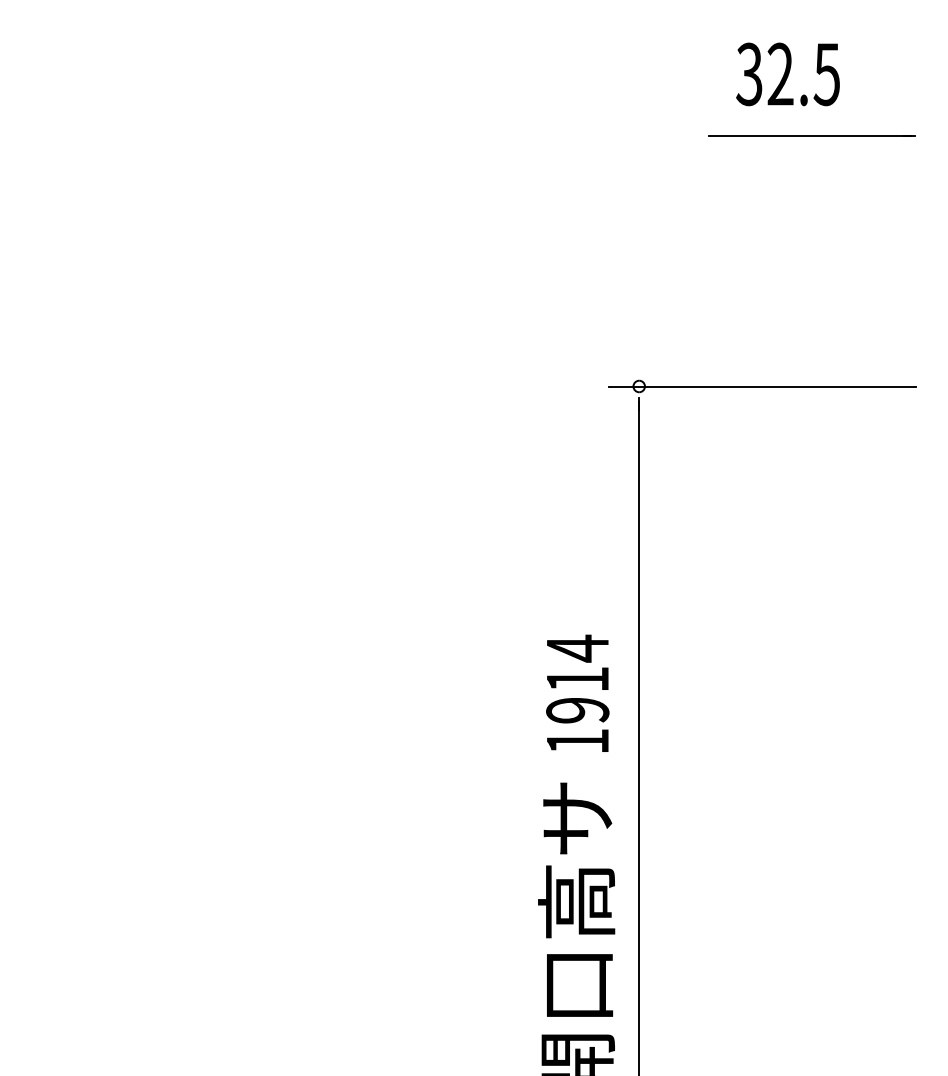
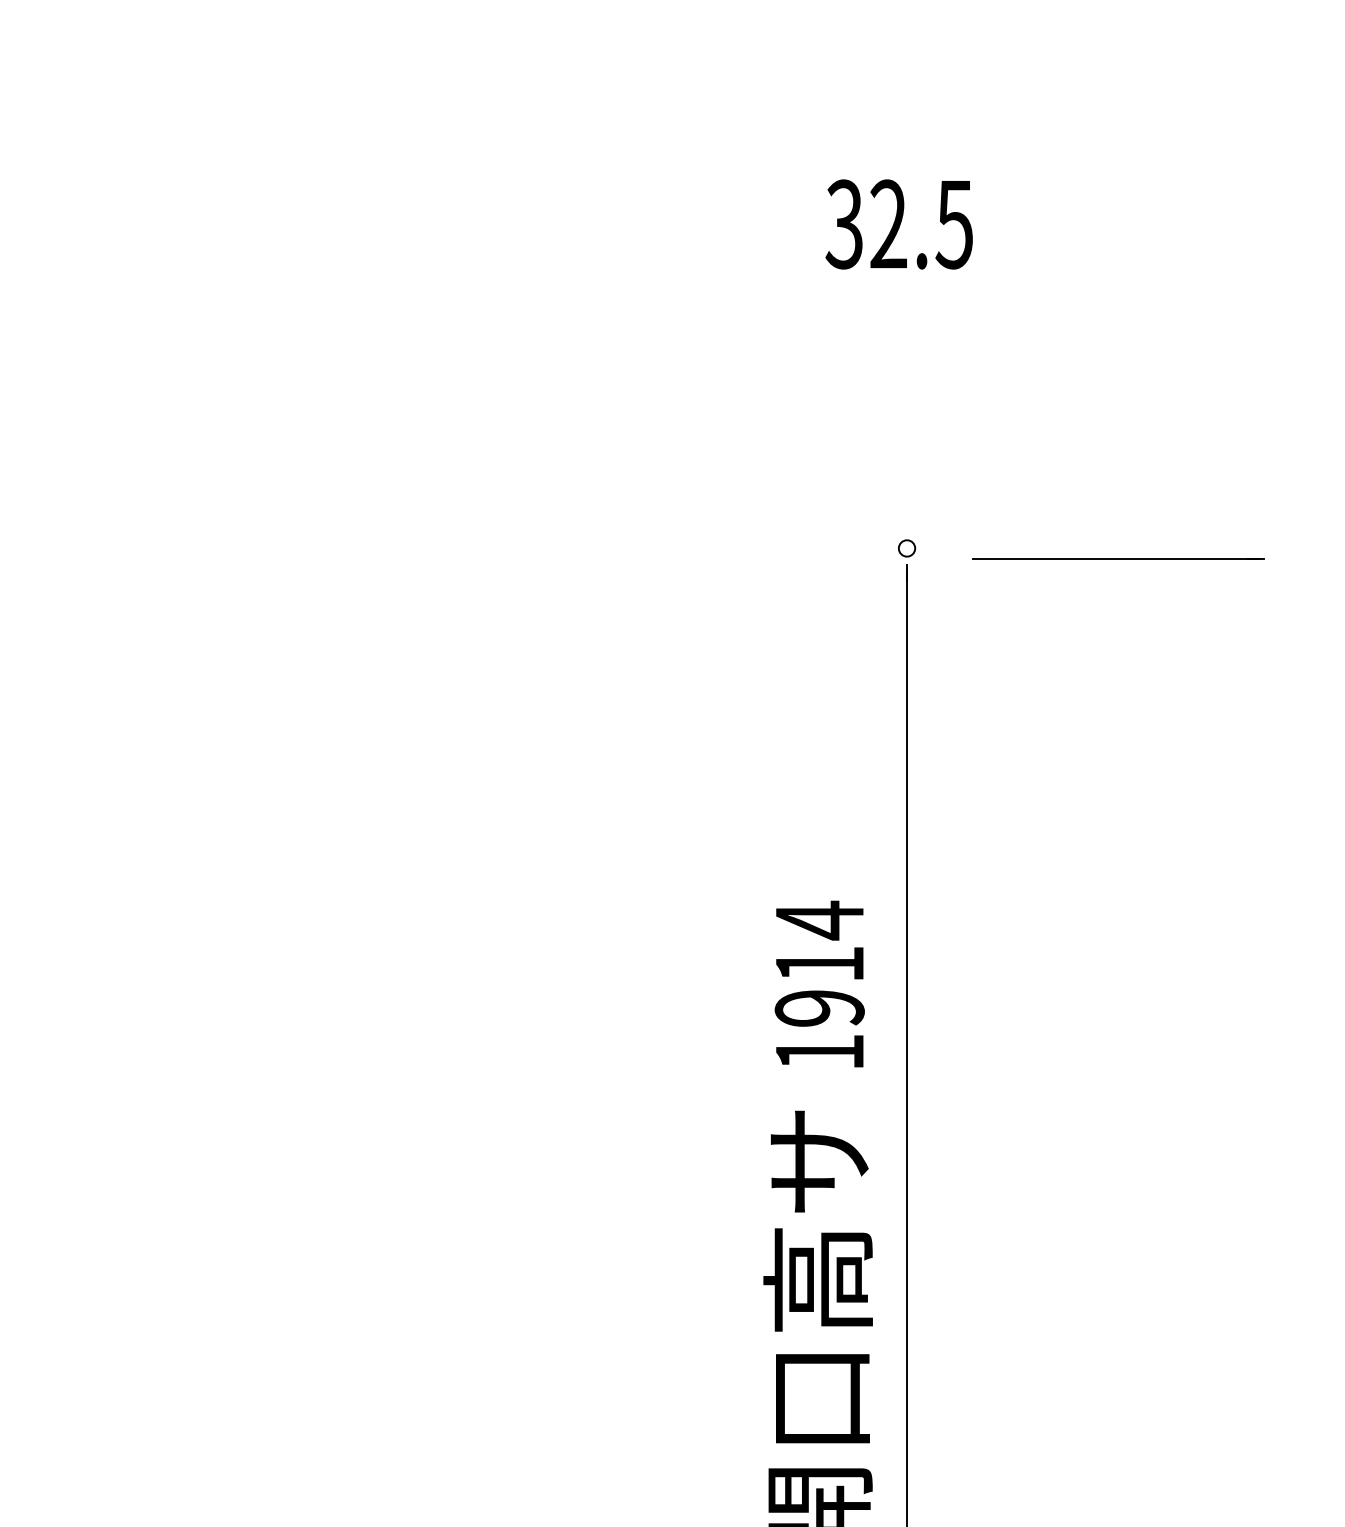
text: (787, 74) -> (898, 224), moved
line: (812, 135) -> (1118, 558), moved
line: (762, 386) -> (1081, 548), removed

